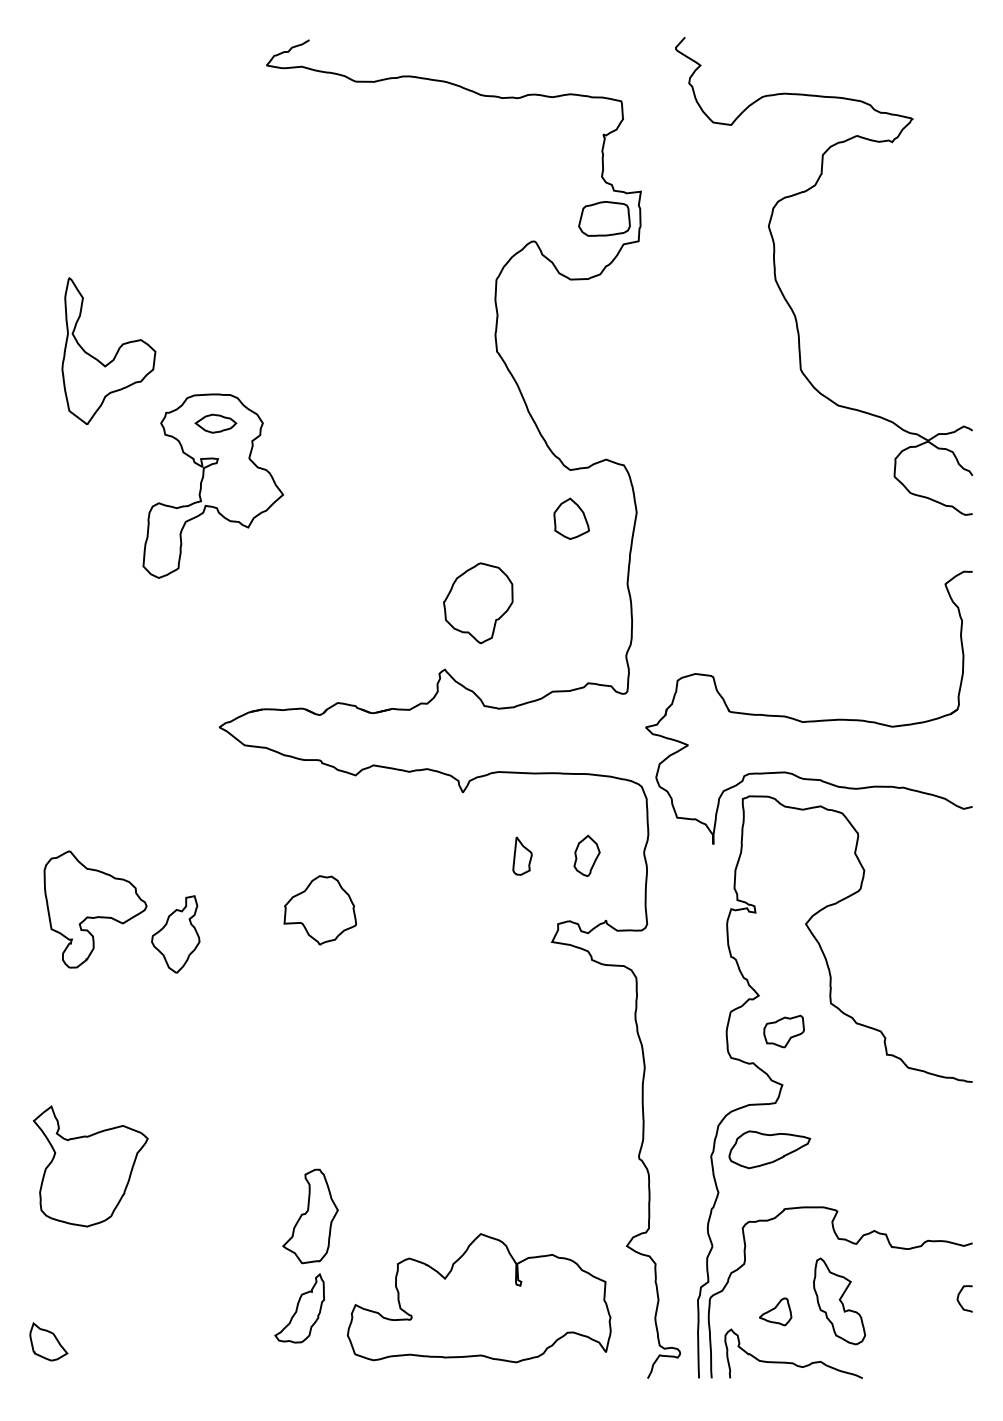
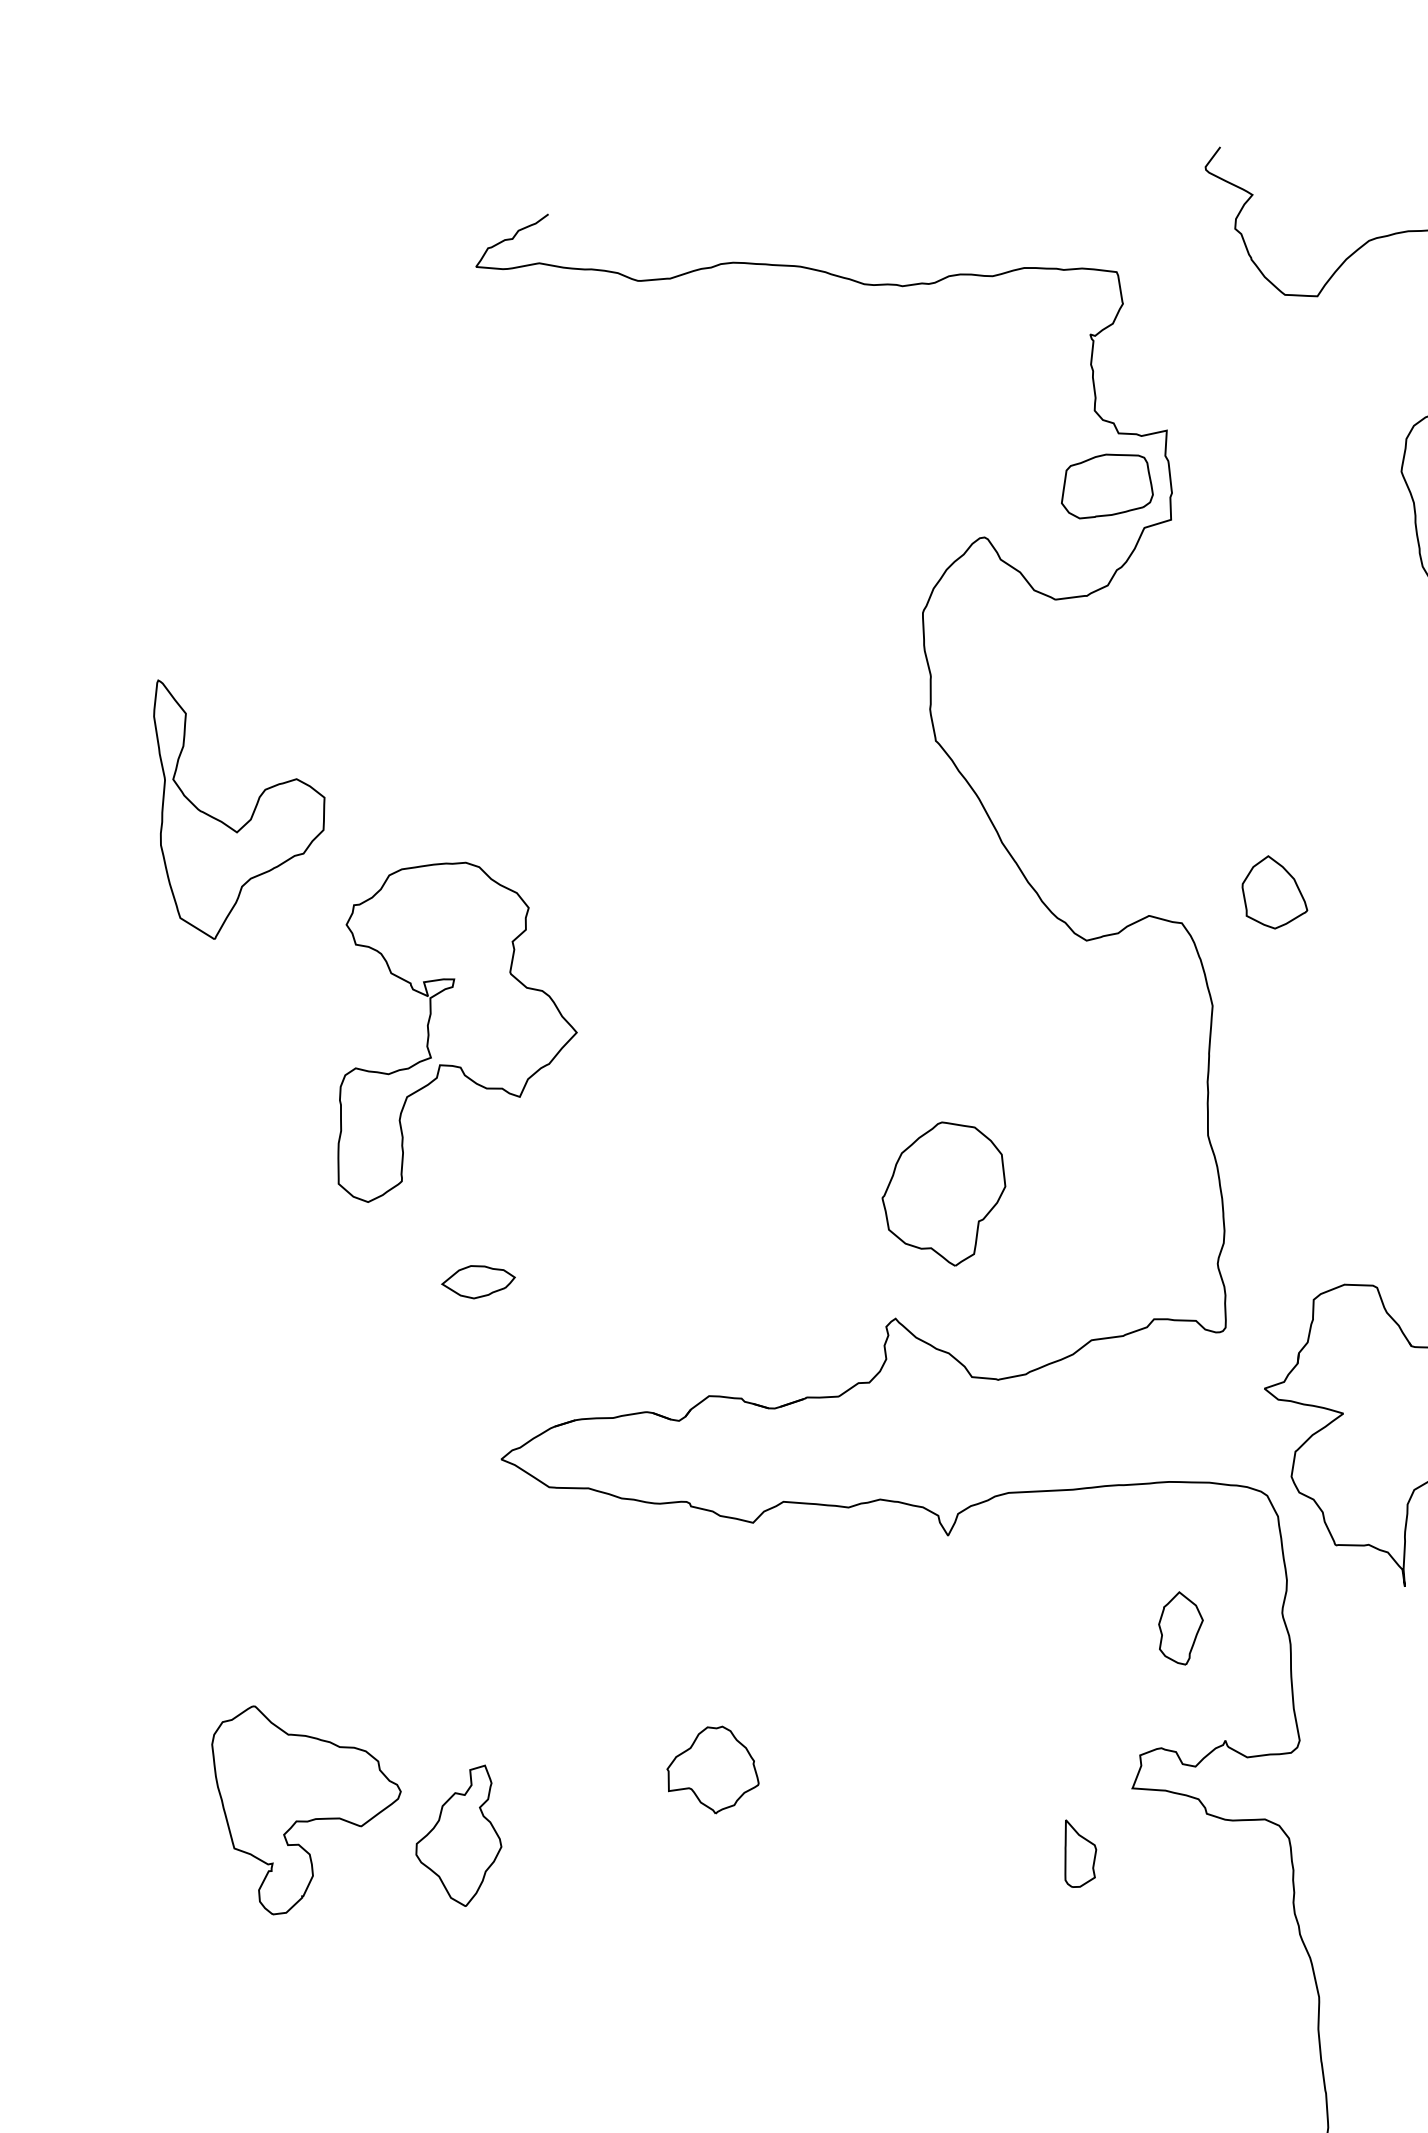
part: (215, 423) -> (477, 1281), moved
part: (571, 518) -> (1273, 891), moved
part: (522, 855) -> (1079, 1851), moved
part: (319, 910) -> (710, 1770), size x0.7

